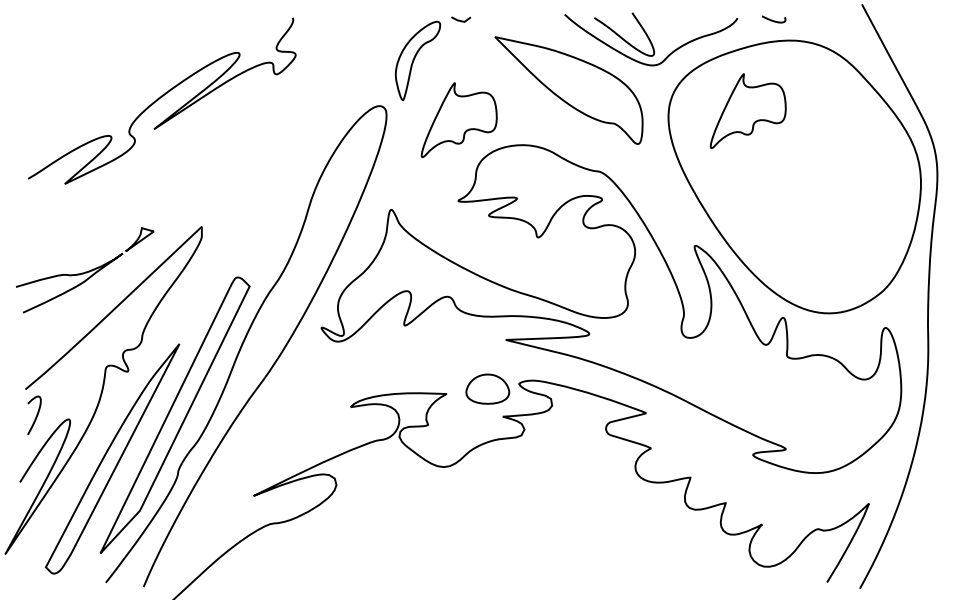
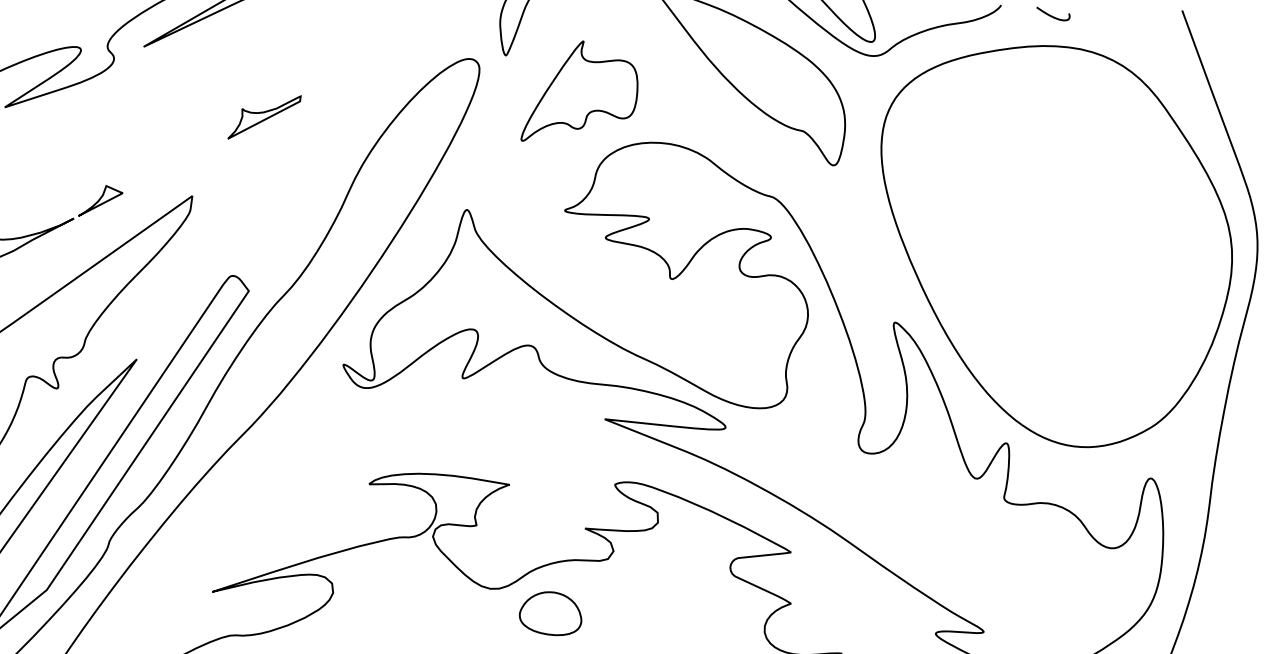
part: (747, 110) -> (996, 139), removed
part: (243, 165) -> (264, 116), added
part: (487, 388) -> (550, 612), moved

